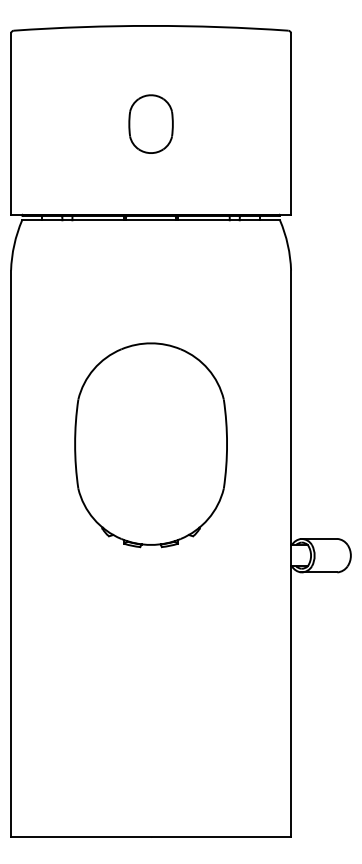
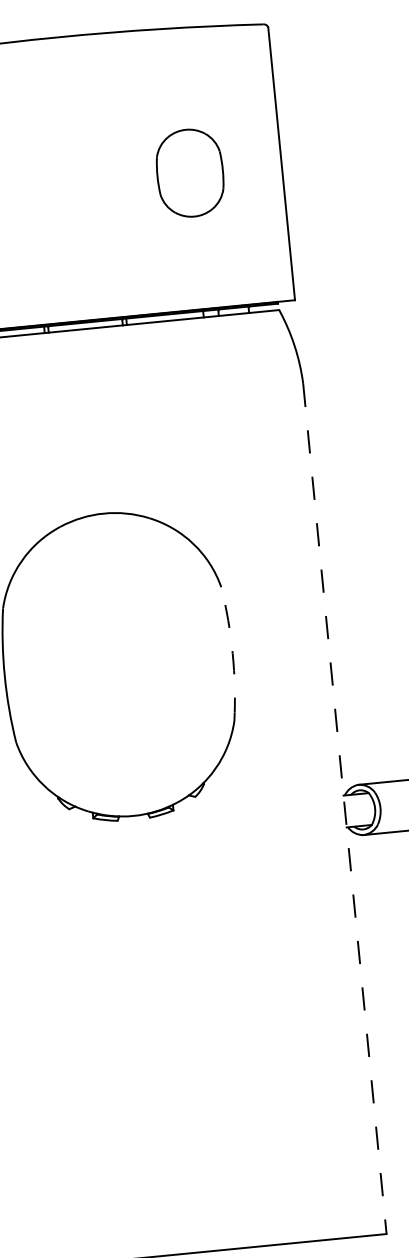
part: (150, 123) -> (189, 172), moved
arc: (227, 444) -> (233, 654), solid -> dashed
line: (291, 554) -> (345, 809), solid -> dashed

